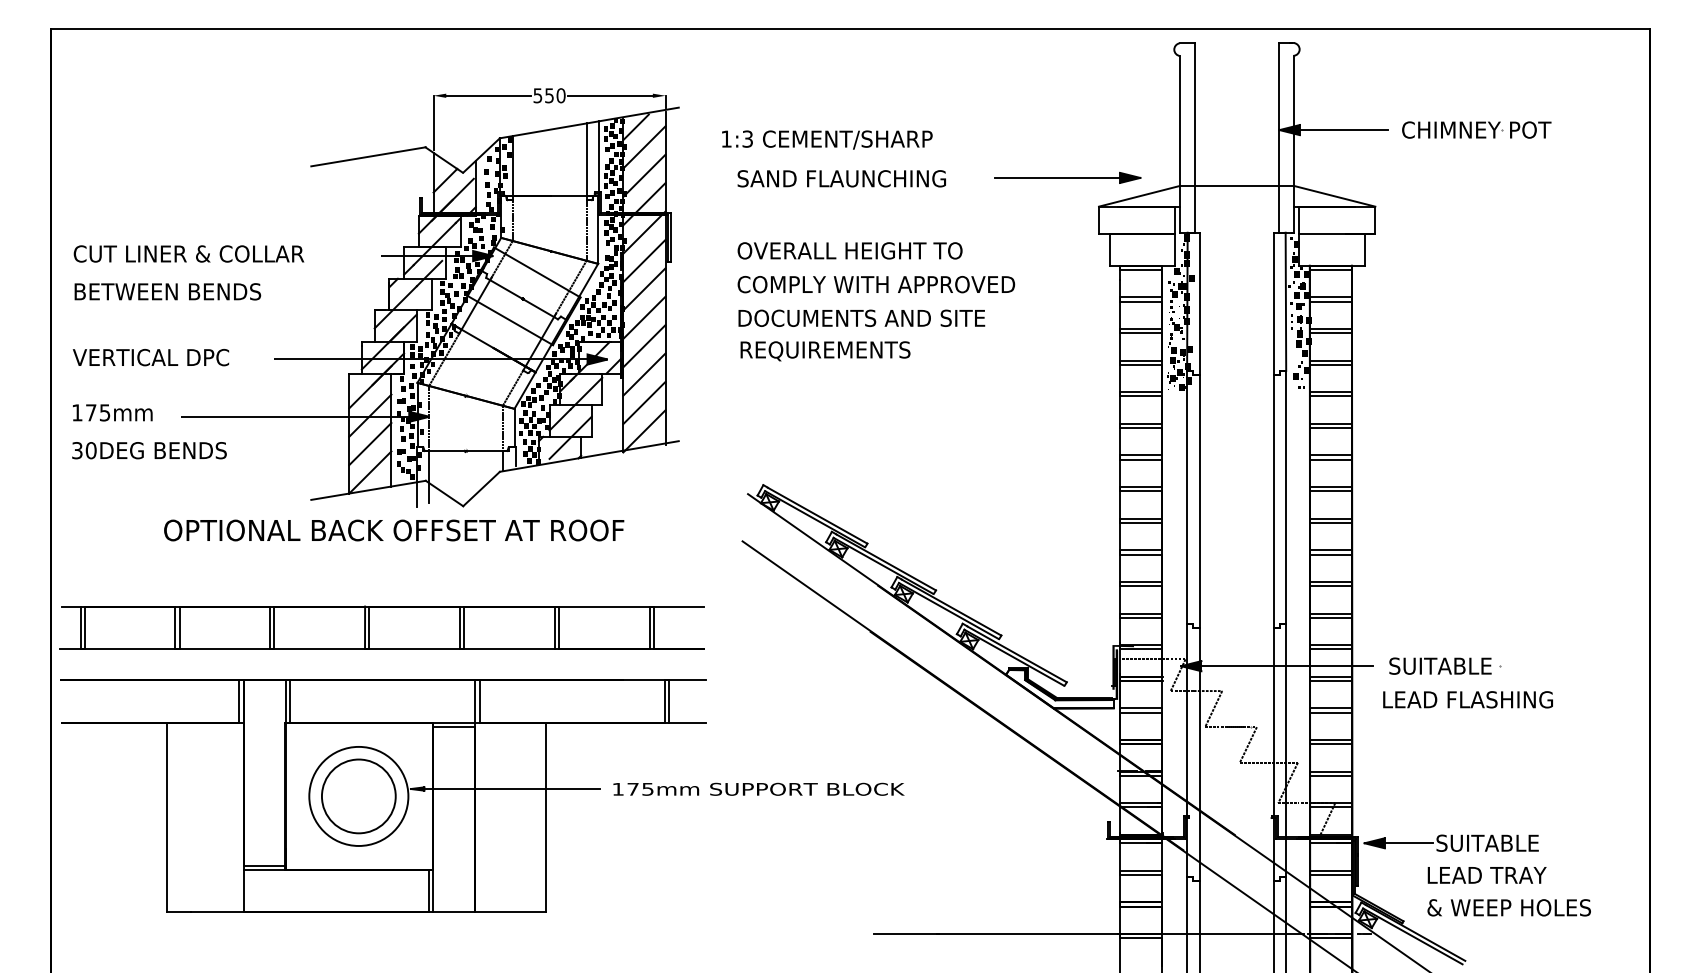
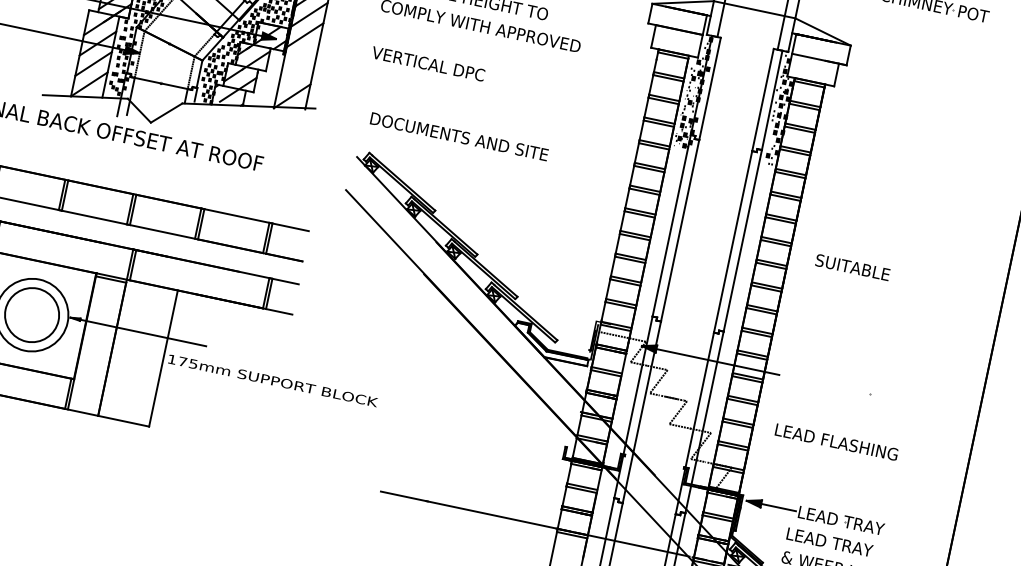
text: (861, 317) -> (459, 136), moved
text: (824, 351) -> (433, 66), REQUIREMENTS -> VERTICAL DPC
line: (644, 374) -> (300, 55), removed
line: (644, 402) -> (296, 75), removed
text: (1440, 665) -> (852, 267), moved
text: (1467, 699) -> (836, 441), moved
text: (758, 788) -> (272, 380), moved
text: (1495, 842) -> (840, 520), SUITABLE -> LEAD TRAY

